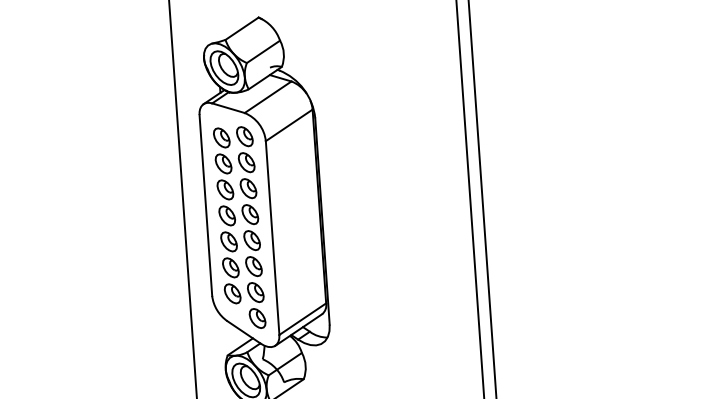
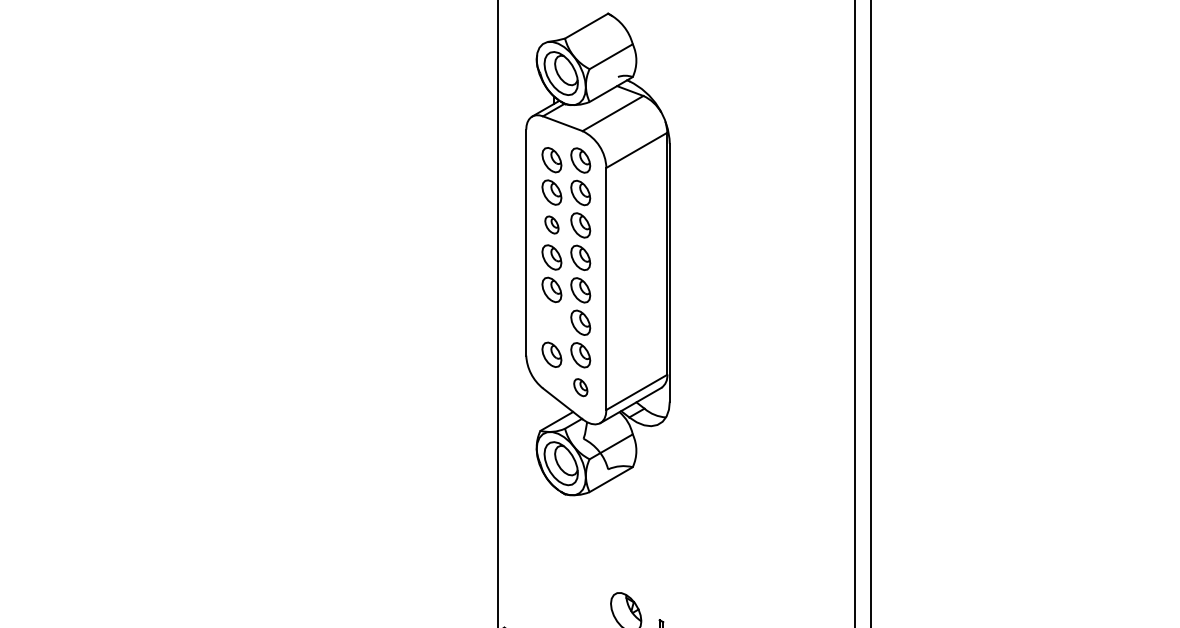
part: (225, 189) -> (551, 224), size x0.7
part: (230, 267) -> (551, 322), removed
part: (257, 318) -> (580, 387), size x0.7

